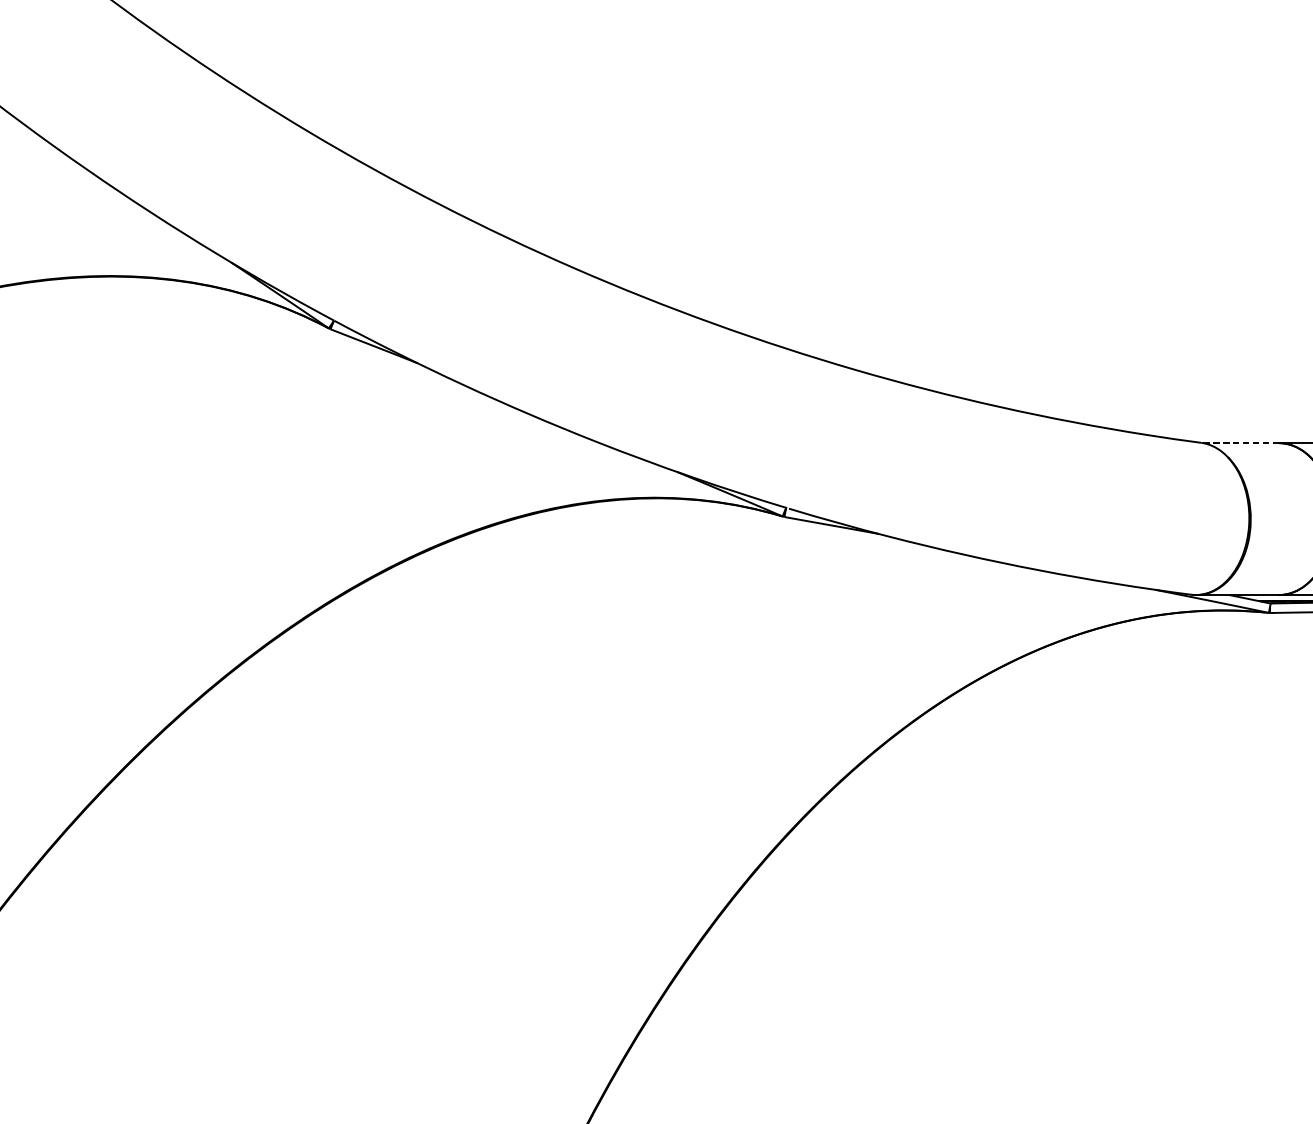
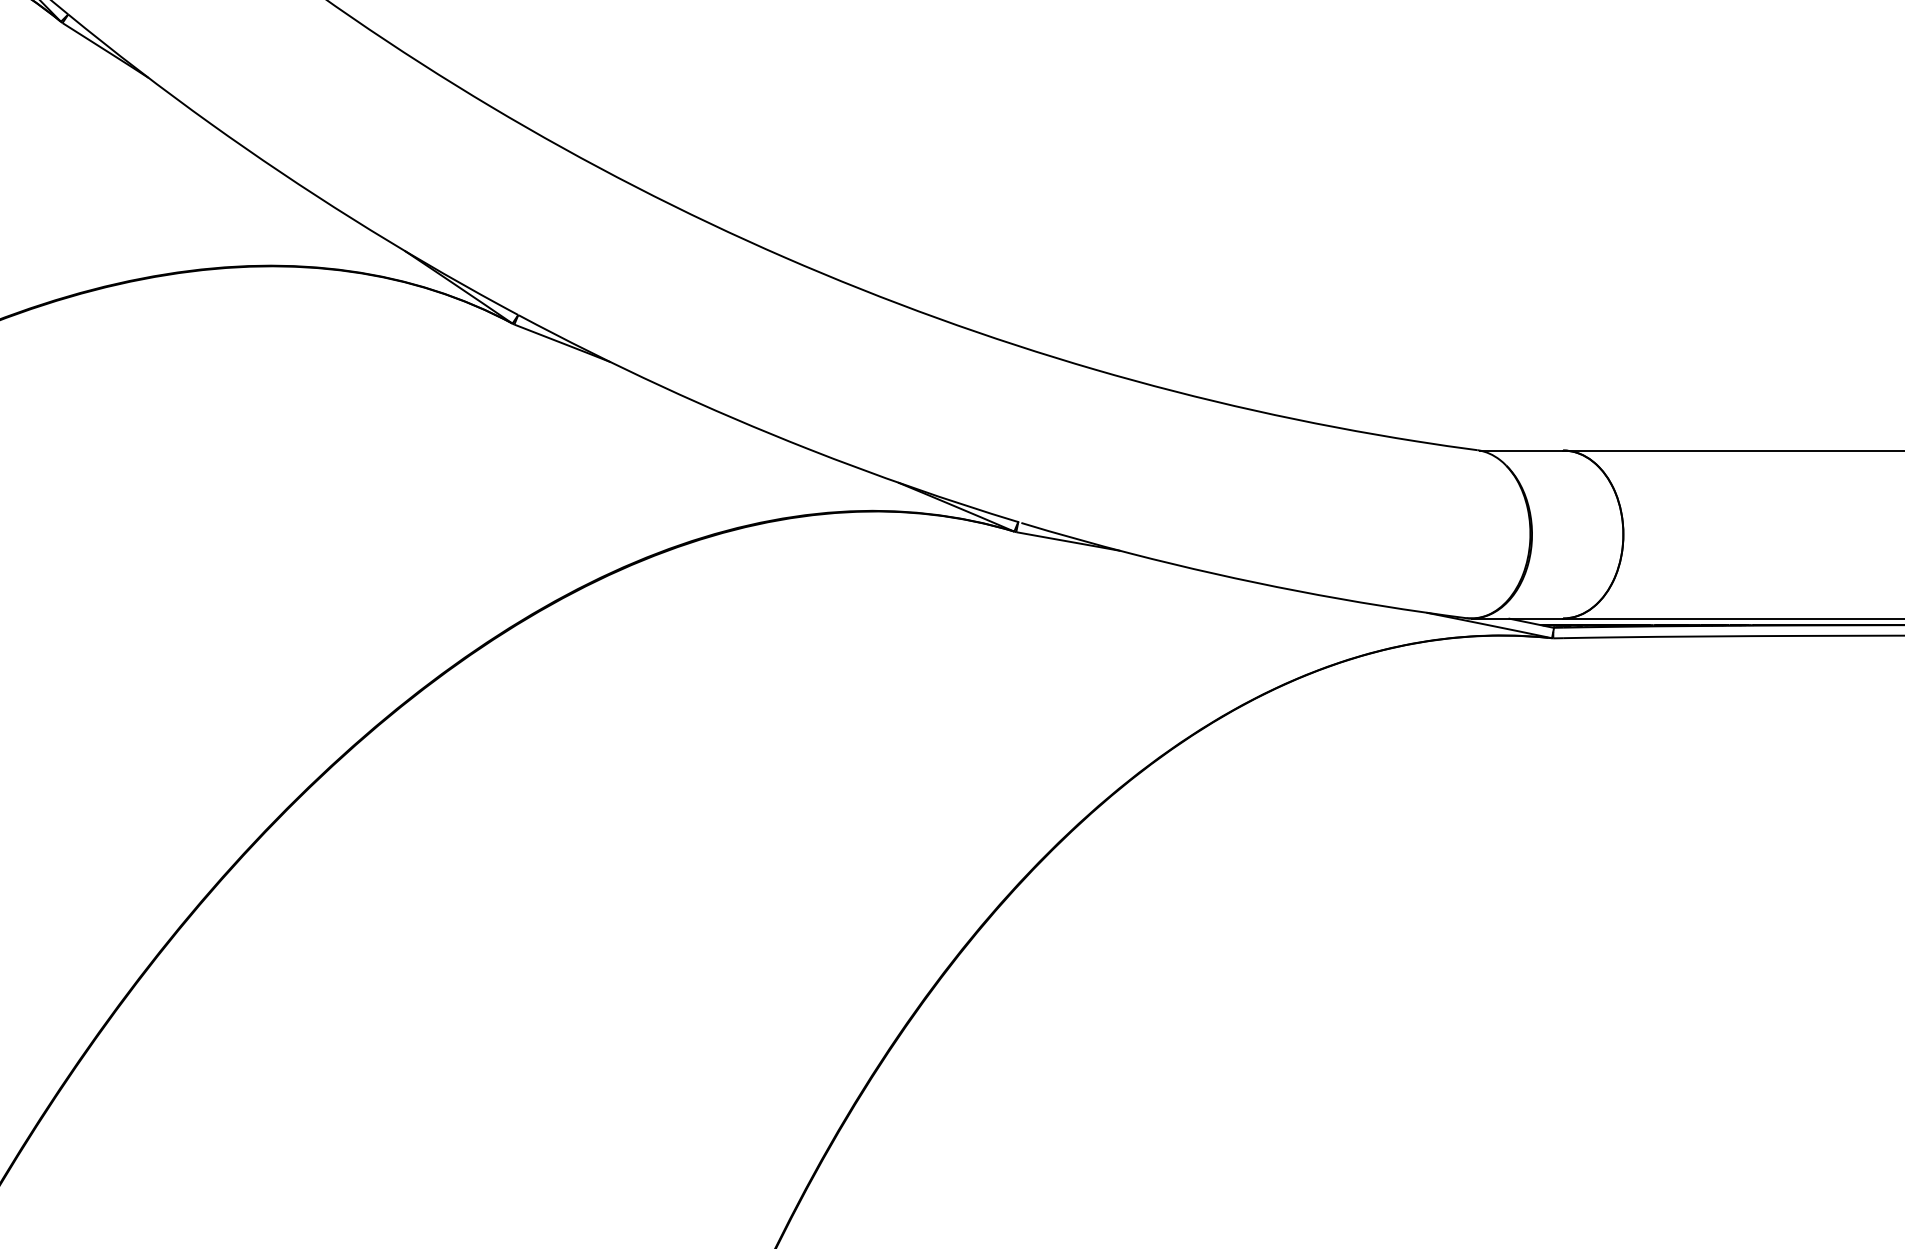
line: (1241, 443) -> (1521, 450), dashed -> solid

